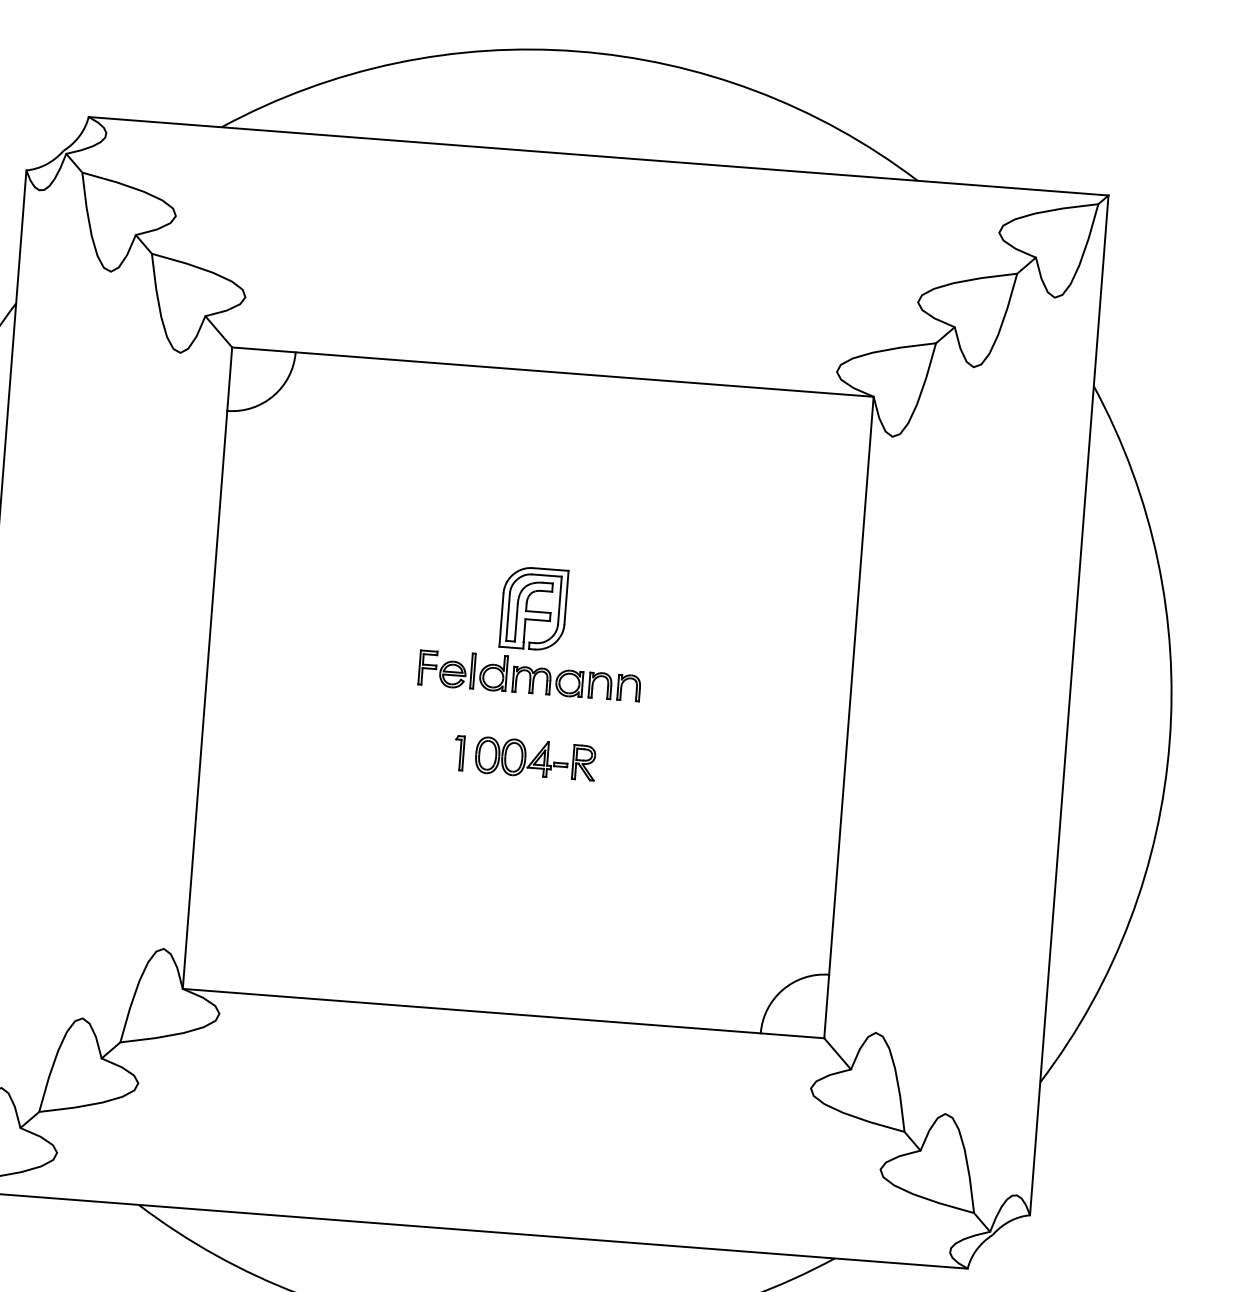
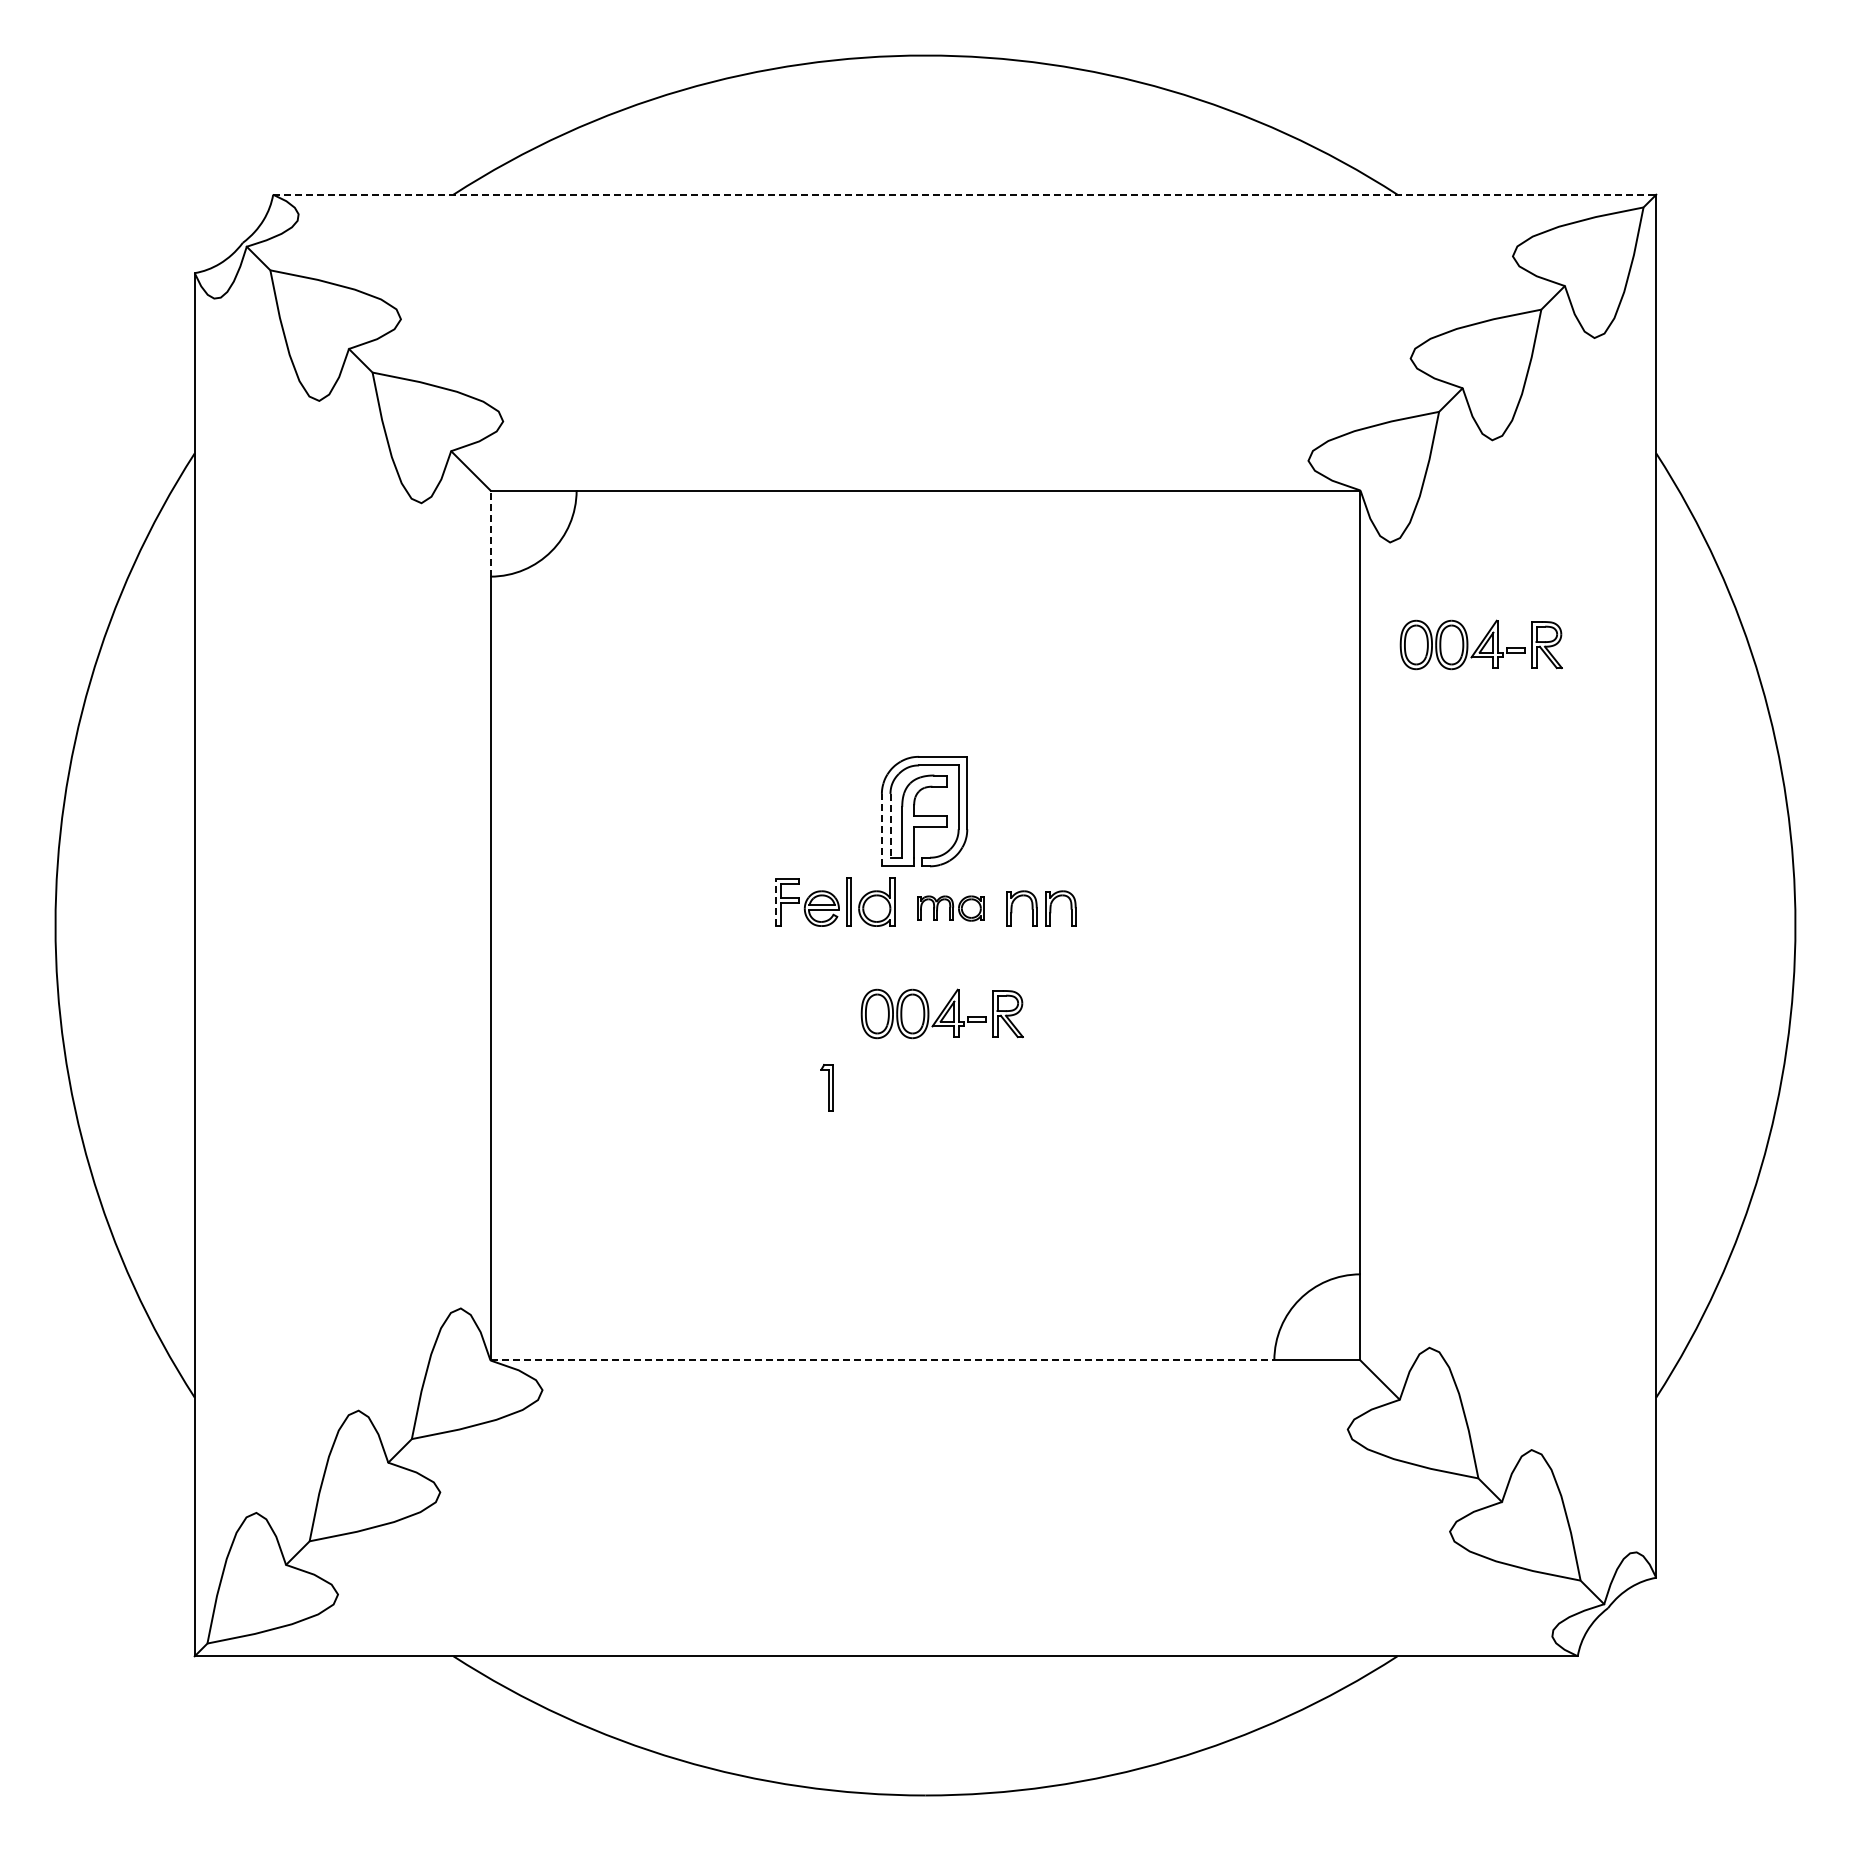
line: (598, 156) -> (964, 194), solid -> dashed
line: (229, 379) -> (490, 533), solid -> dashed
part: (953, 517) -> (1480, 644), added
line: (508, 617) -> (890, 825), solid -> dashed
line: (501, 619) -> (881, 829), solid -> dashed
line: (419, 667) -> (776, 902), solid -> dashed
part: (547, 681) -> (950, 908), size x0.7
part: (459, 752) -> (826, 1087), moved
line: (471, 1011) -> (882, 1360), solid -> dashed

